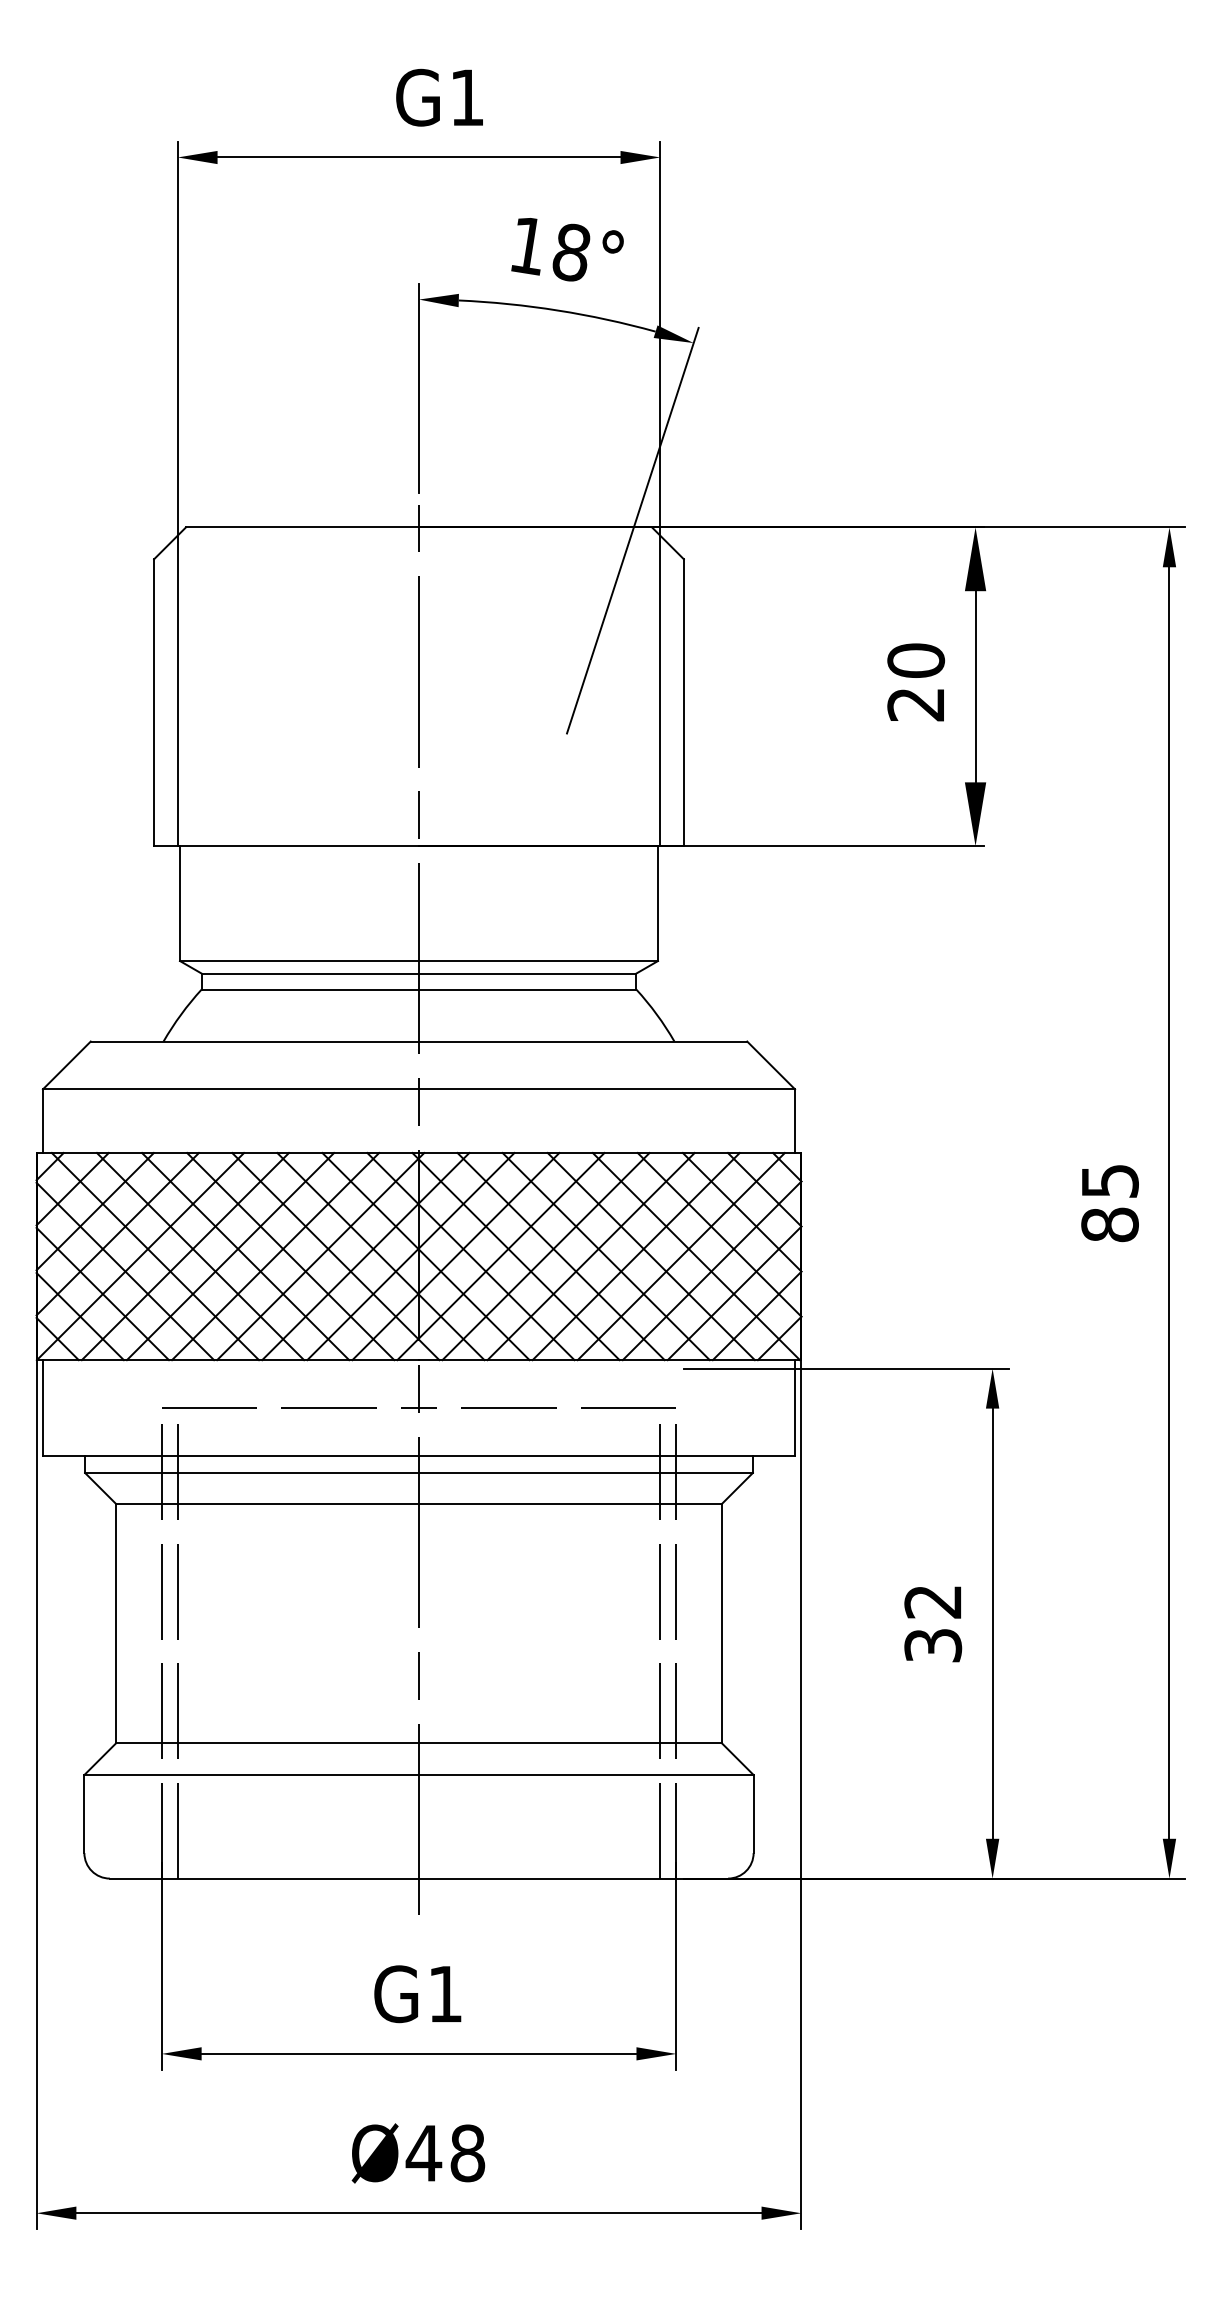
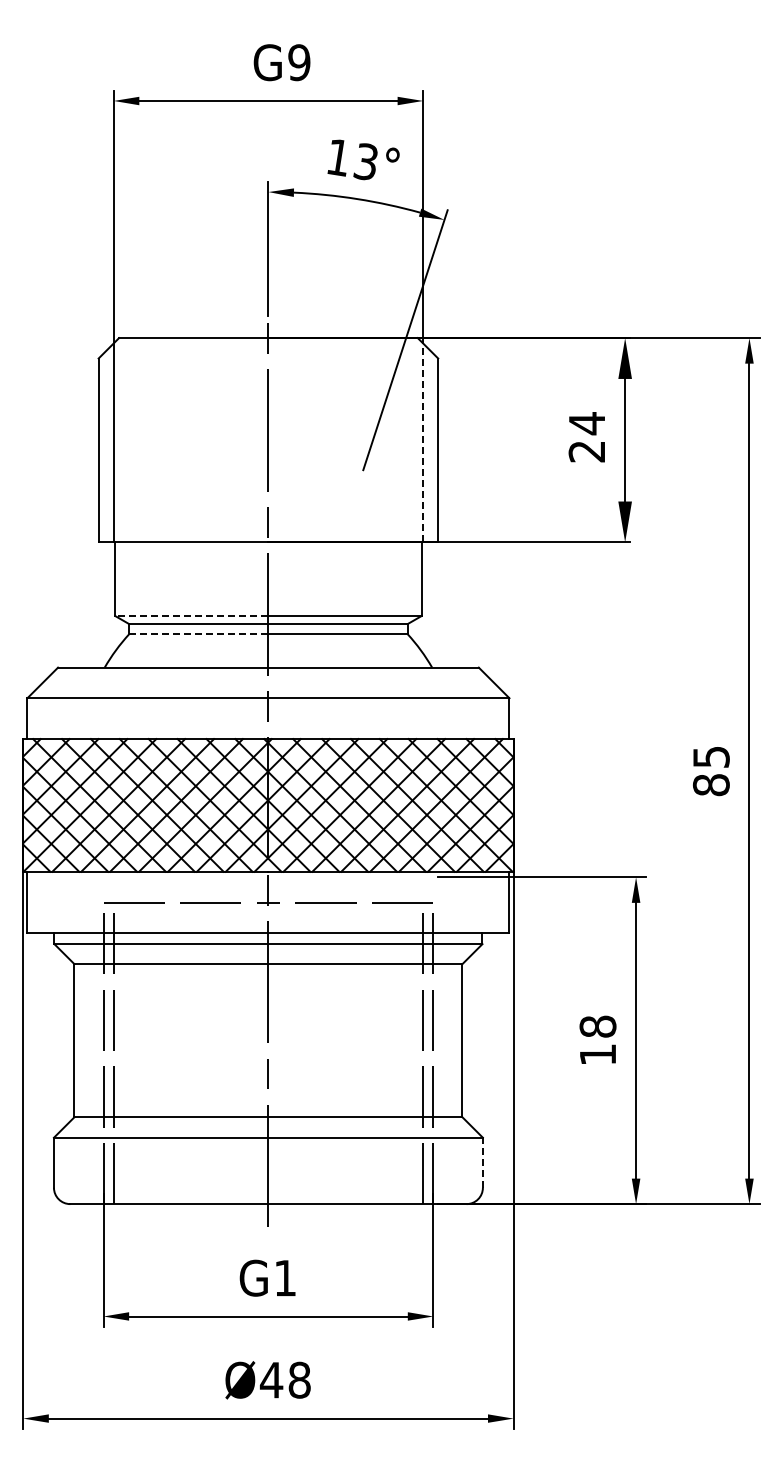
text: (467, 97) -> (299, 62), G1 -> G9
text: (570, 251) -> (365, 161), 18° -> 13°
text: (915, 660) -> (586, 423), 20 -> 24
line: (660, 690) -> (423, 442), solid -> dashed
line: (298, 961) -> (191, 616), solid -> dashed
line: (309, 989) -> (198, 634), solid -> dashed
text: (932, 1623) -> (597, 1040), 32 -> 18
line: (752, 1813) -> (482, 1162), solid -> dashed

